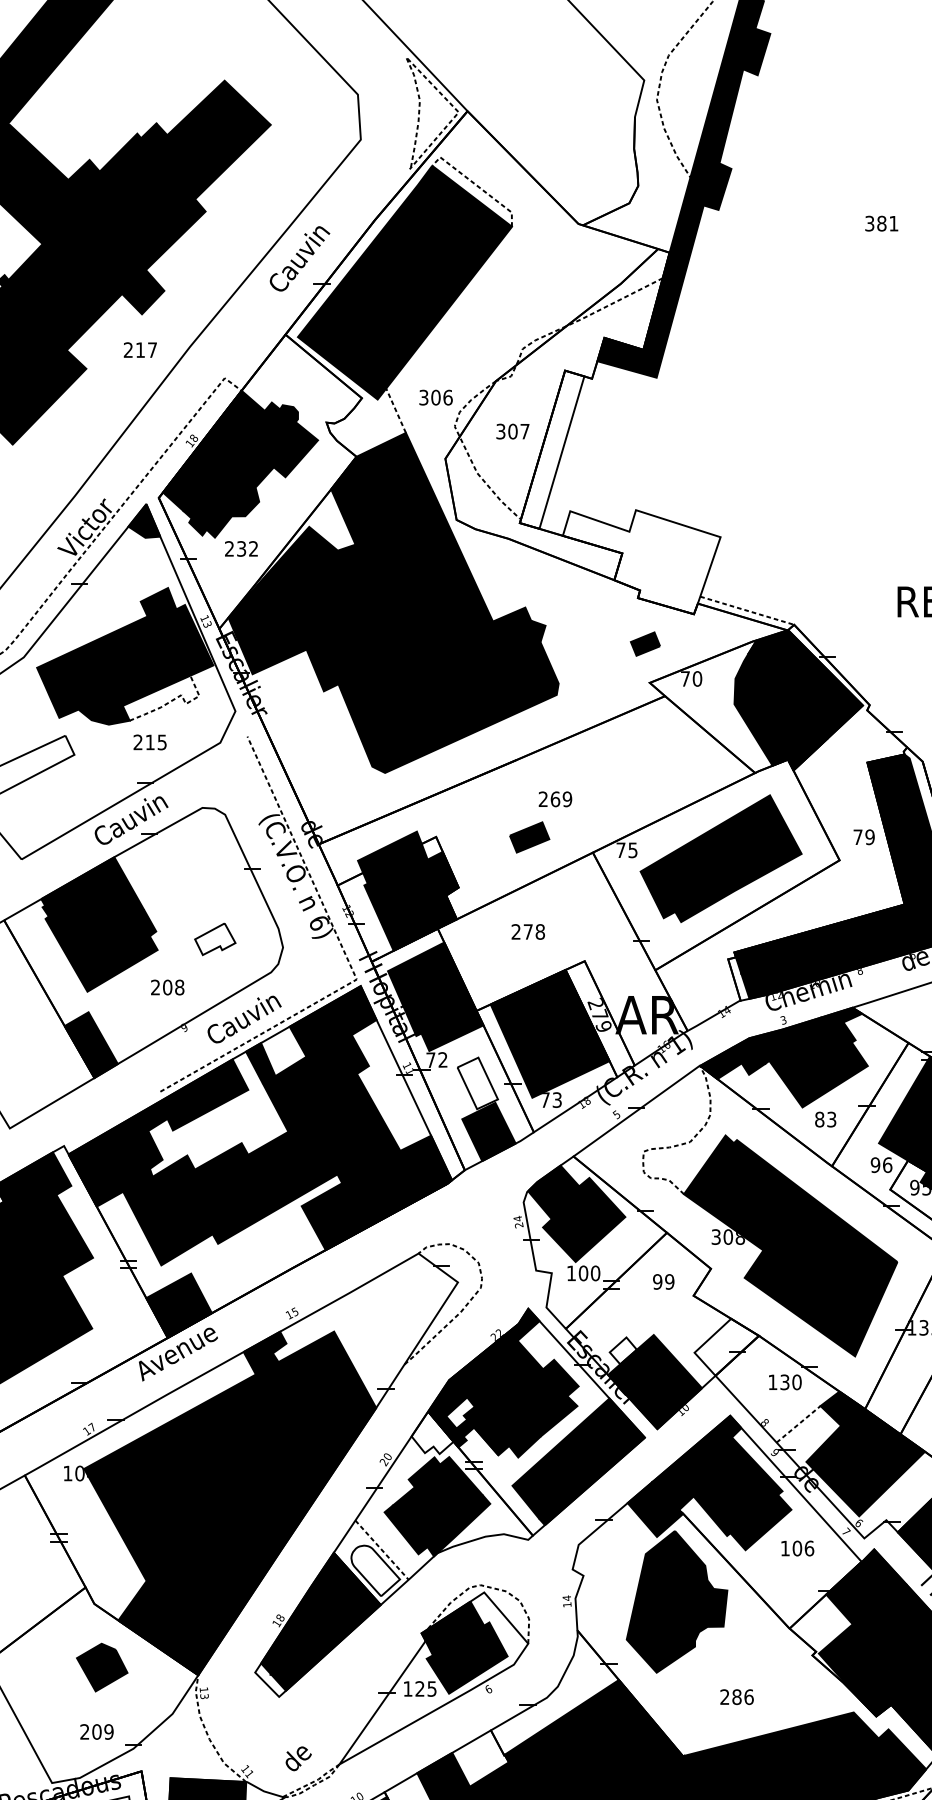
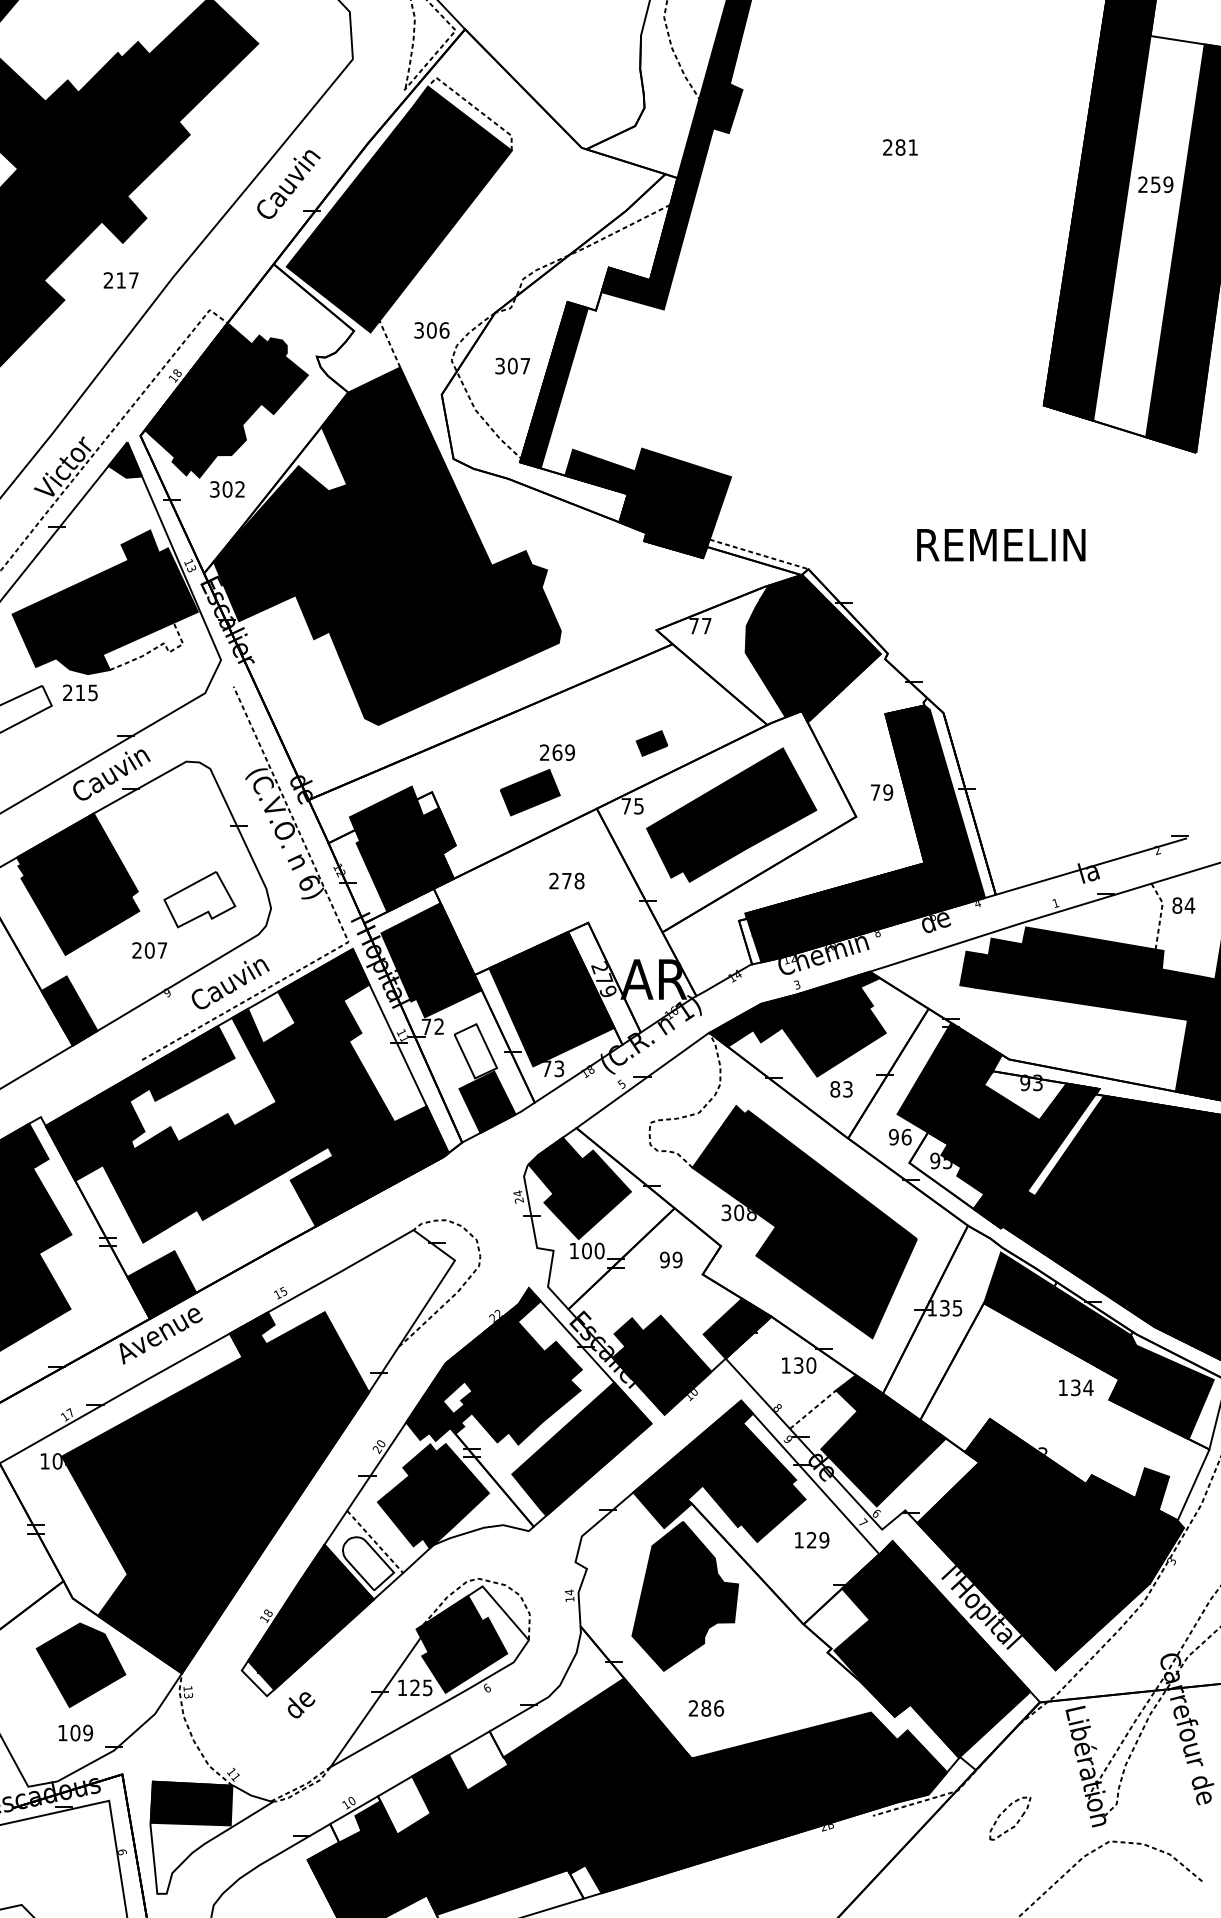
text: (869, 223) -> (887, 147), 381 -> 281
fill: (551, 450) -> (553, 385), added
text: (235, 548) -> (221, 489), 232 -> 302
fill: (642, 562) -> (648, 503), added
part: (644, 644) -> (651, 743), moved
text: (697, 678) -> (706, 625), 70 -> 77
text: (150, 742) -> (80, 692), moved
part: (529, 837) -> (530, 792), size x1.43
text: (527, 931) -> (566, 880), moved
part: (214, 939) -> (199, 899), size x1.67
text: (179, 987) -> (162, 950), 208 -> 207
fill: (726, 1347) -> (737, 1328), added
fill: (623, 1350) -> (628, 1332), added
fill: (432, 1432) -> (428, 1418), added
text: (802, 1548) -> (817, 1540), 106 -> 129
part: (101, 1667) -> (80, 1665), size x1.67
text: (736, 1697) -> (705, 1708), moved
text: (84, 1731) -> (62, 1732), 209 -> 109
text: (298, 1759) -> (301, 1705), moved

